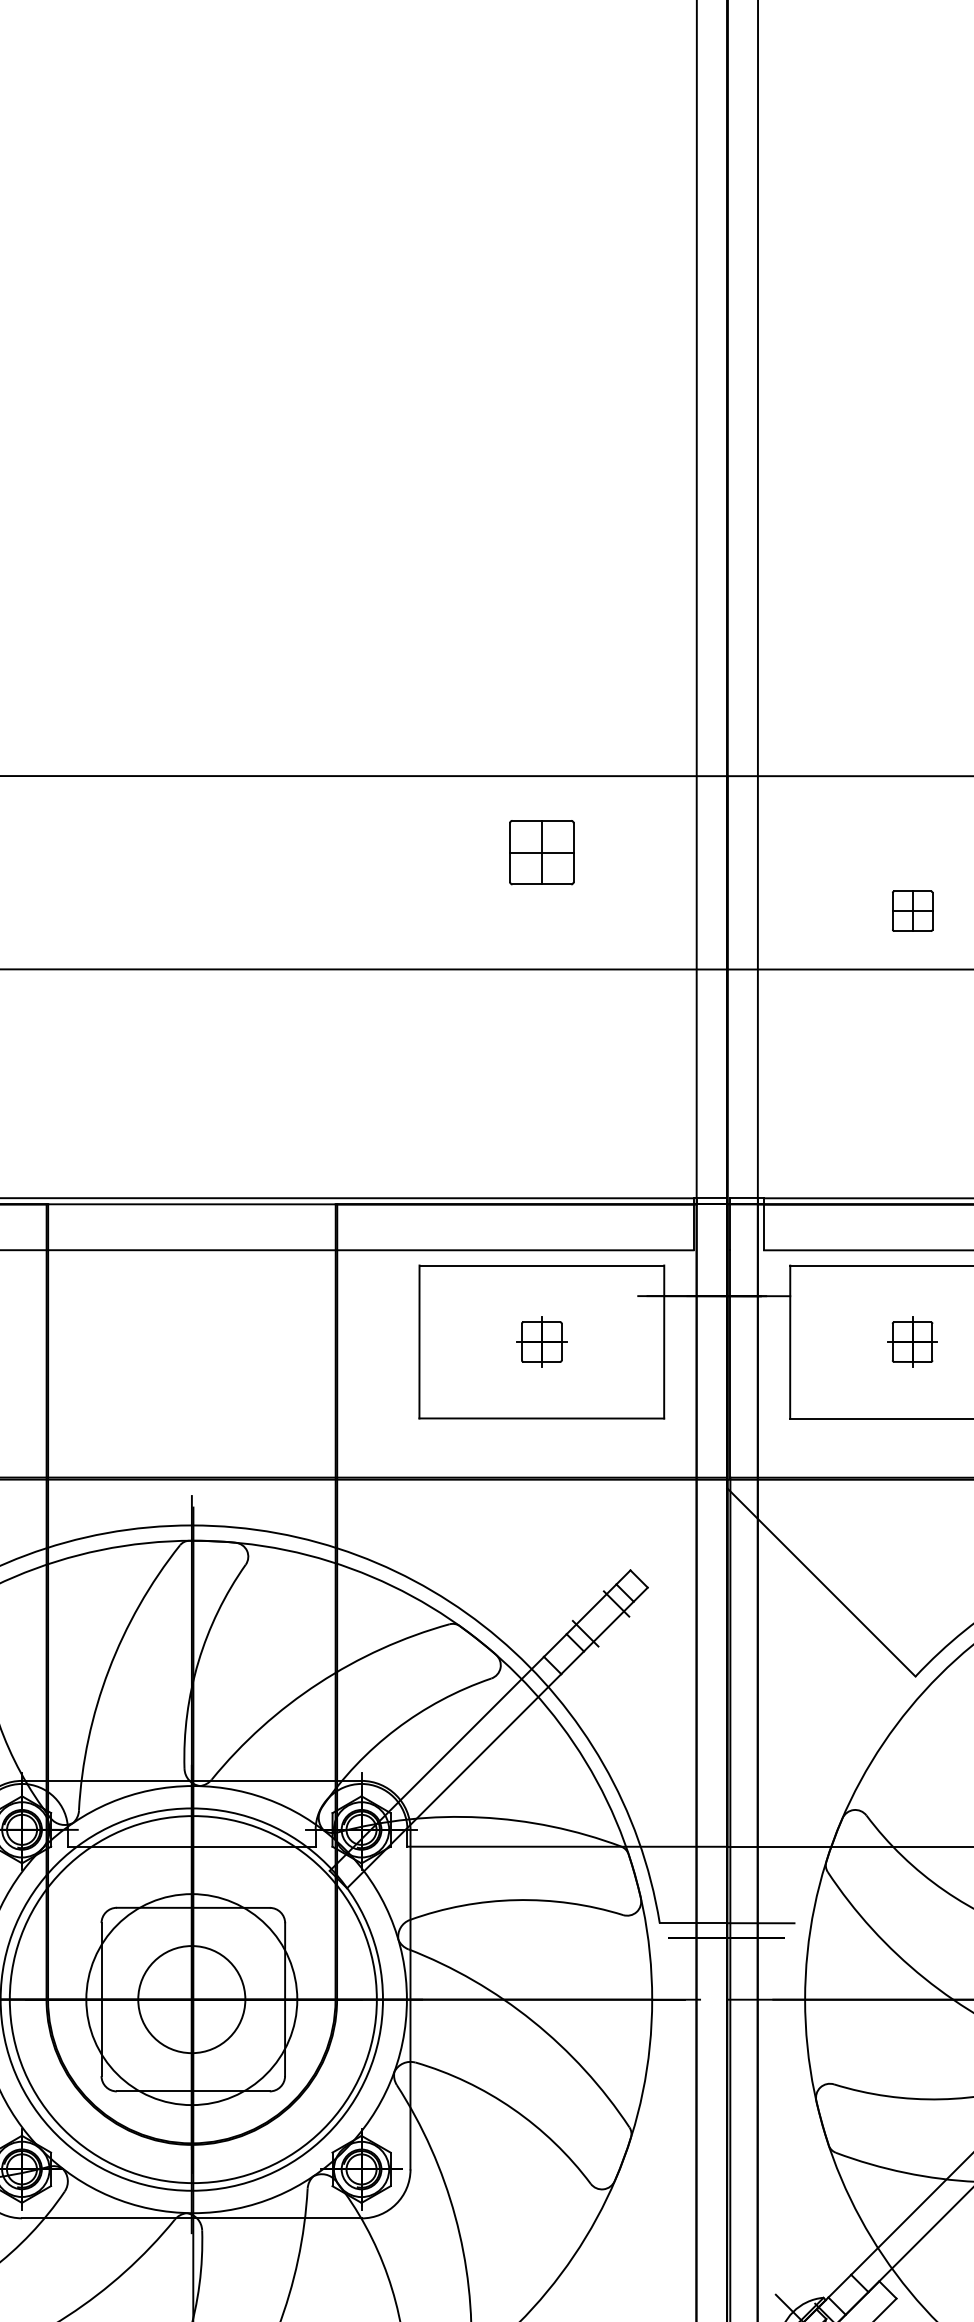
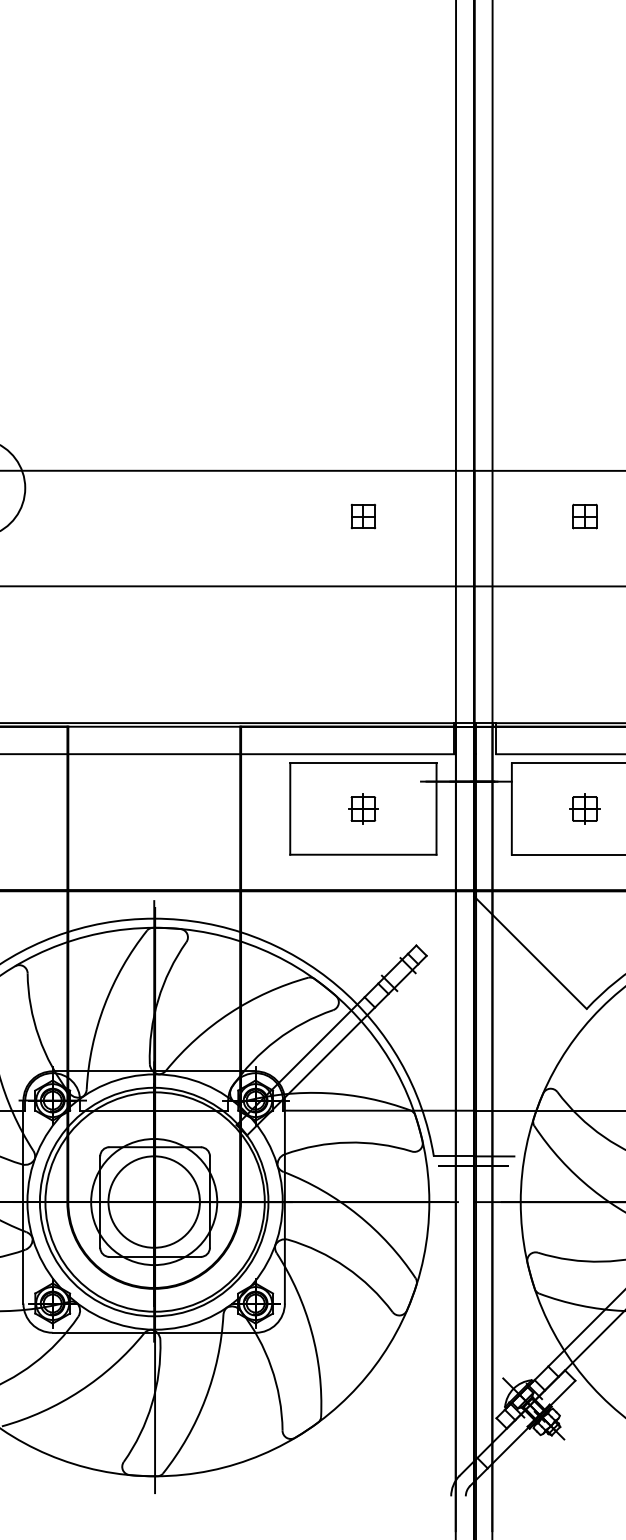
part: (542, 852) -> (363, 516), size x0.62
part: (911, 911) -> (584, 516), moved
circle: (190, 1998) -> (153, 1201), size x1.43

